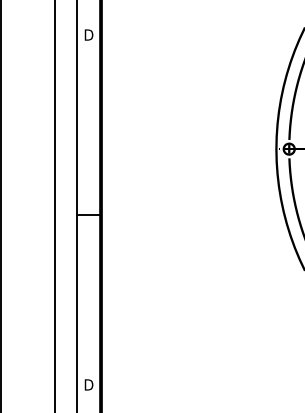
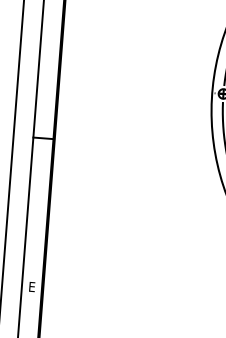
text: (88, 384) -> (31, 286), D -> E

